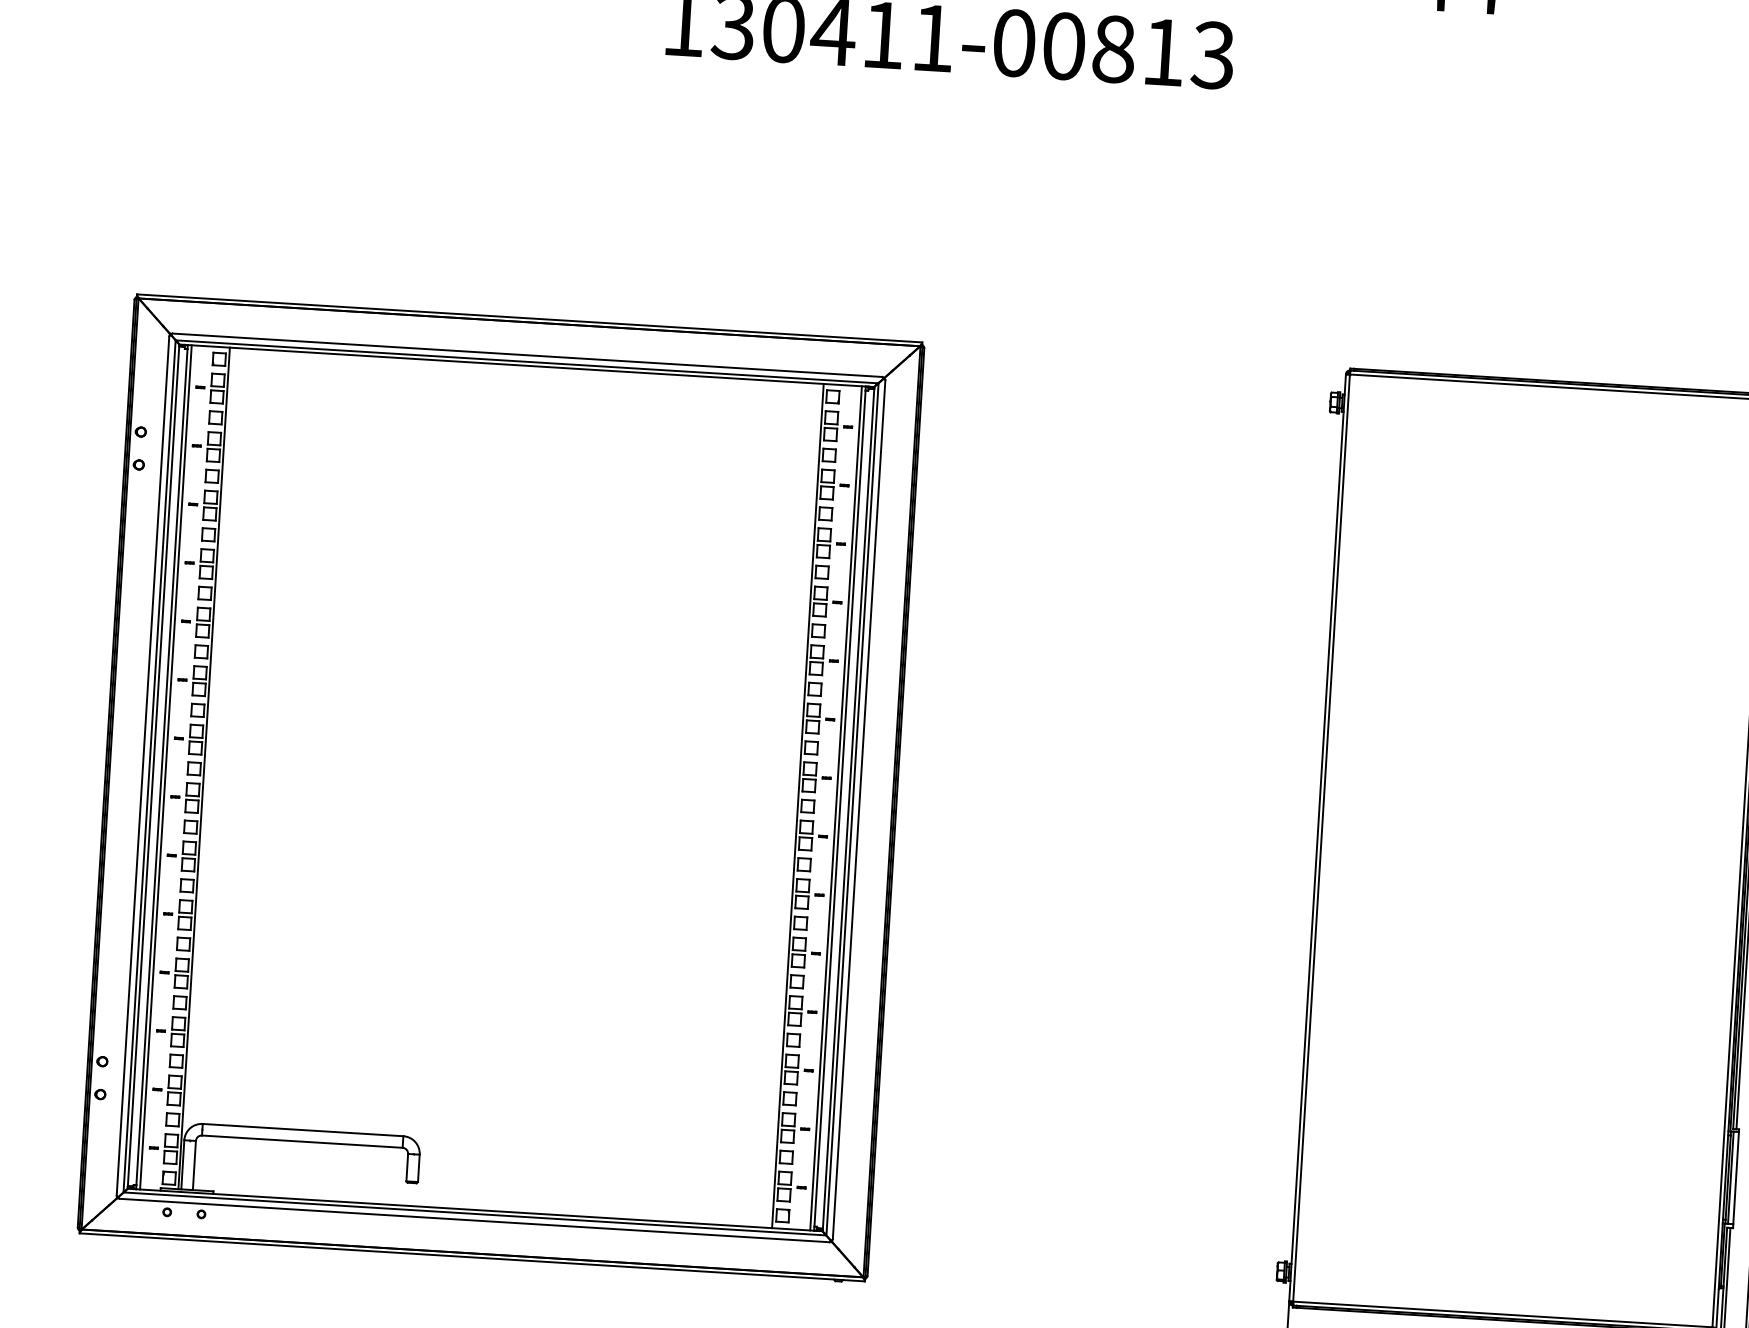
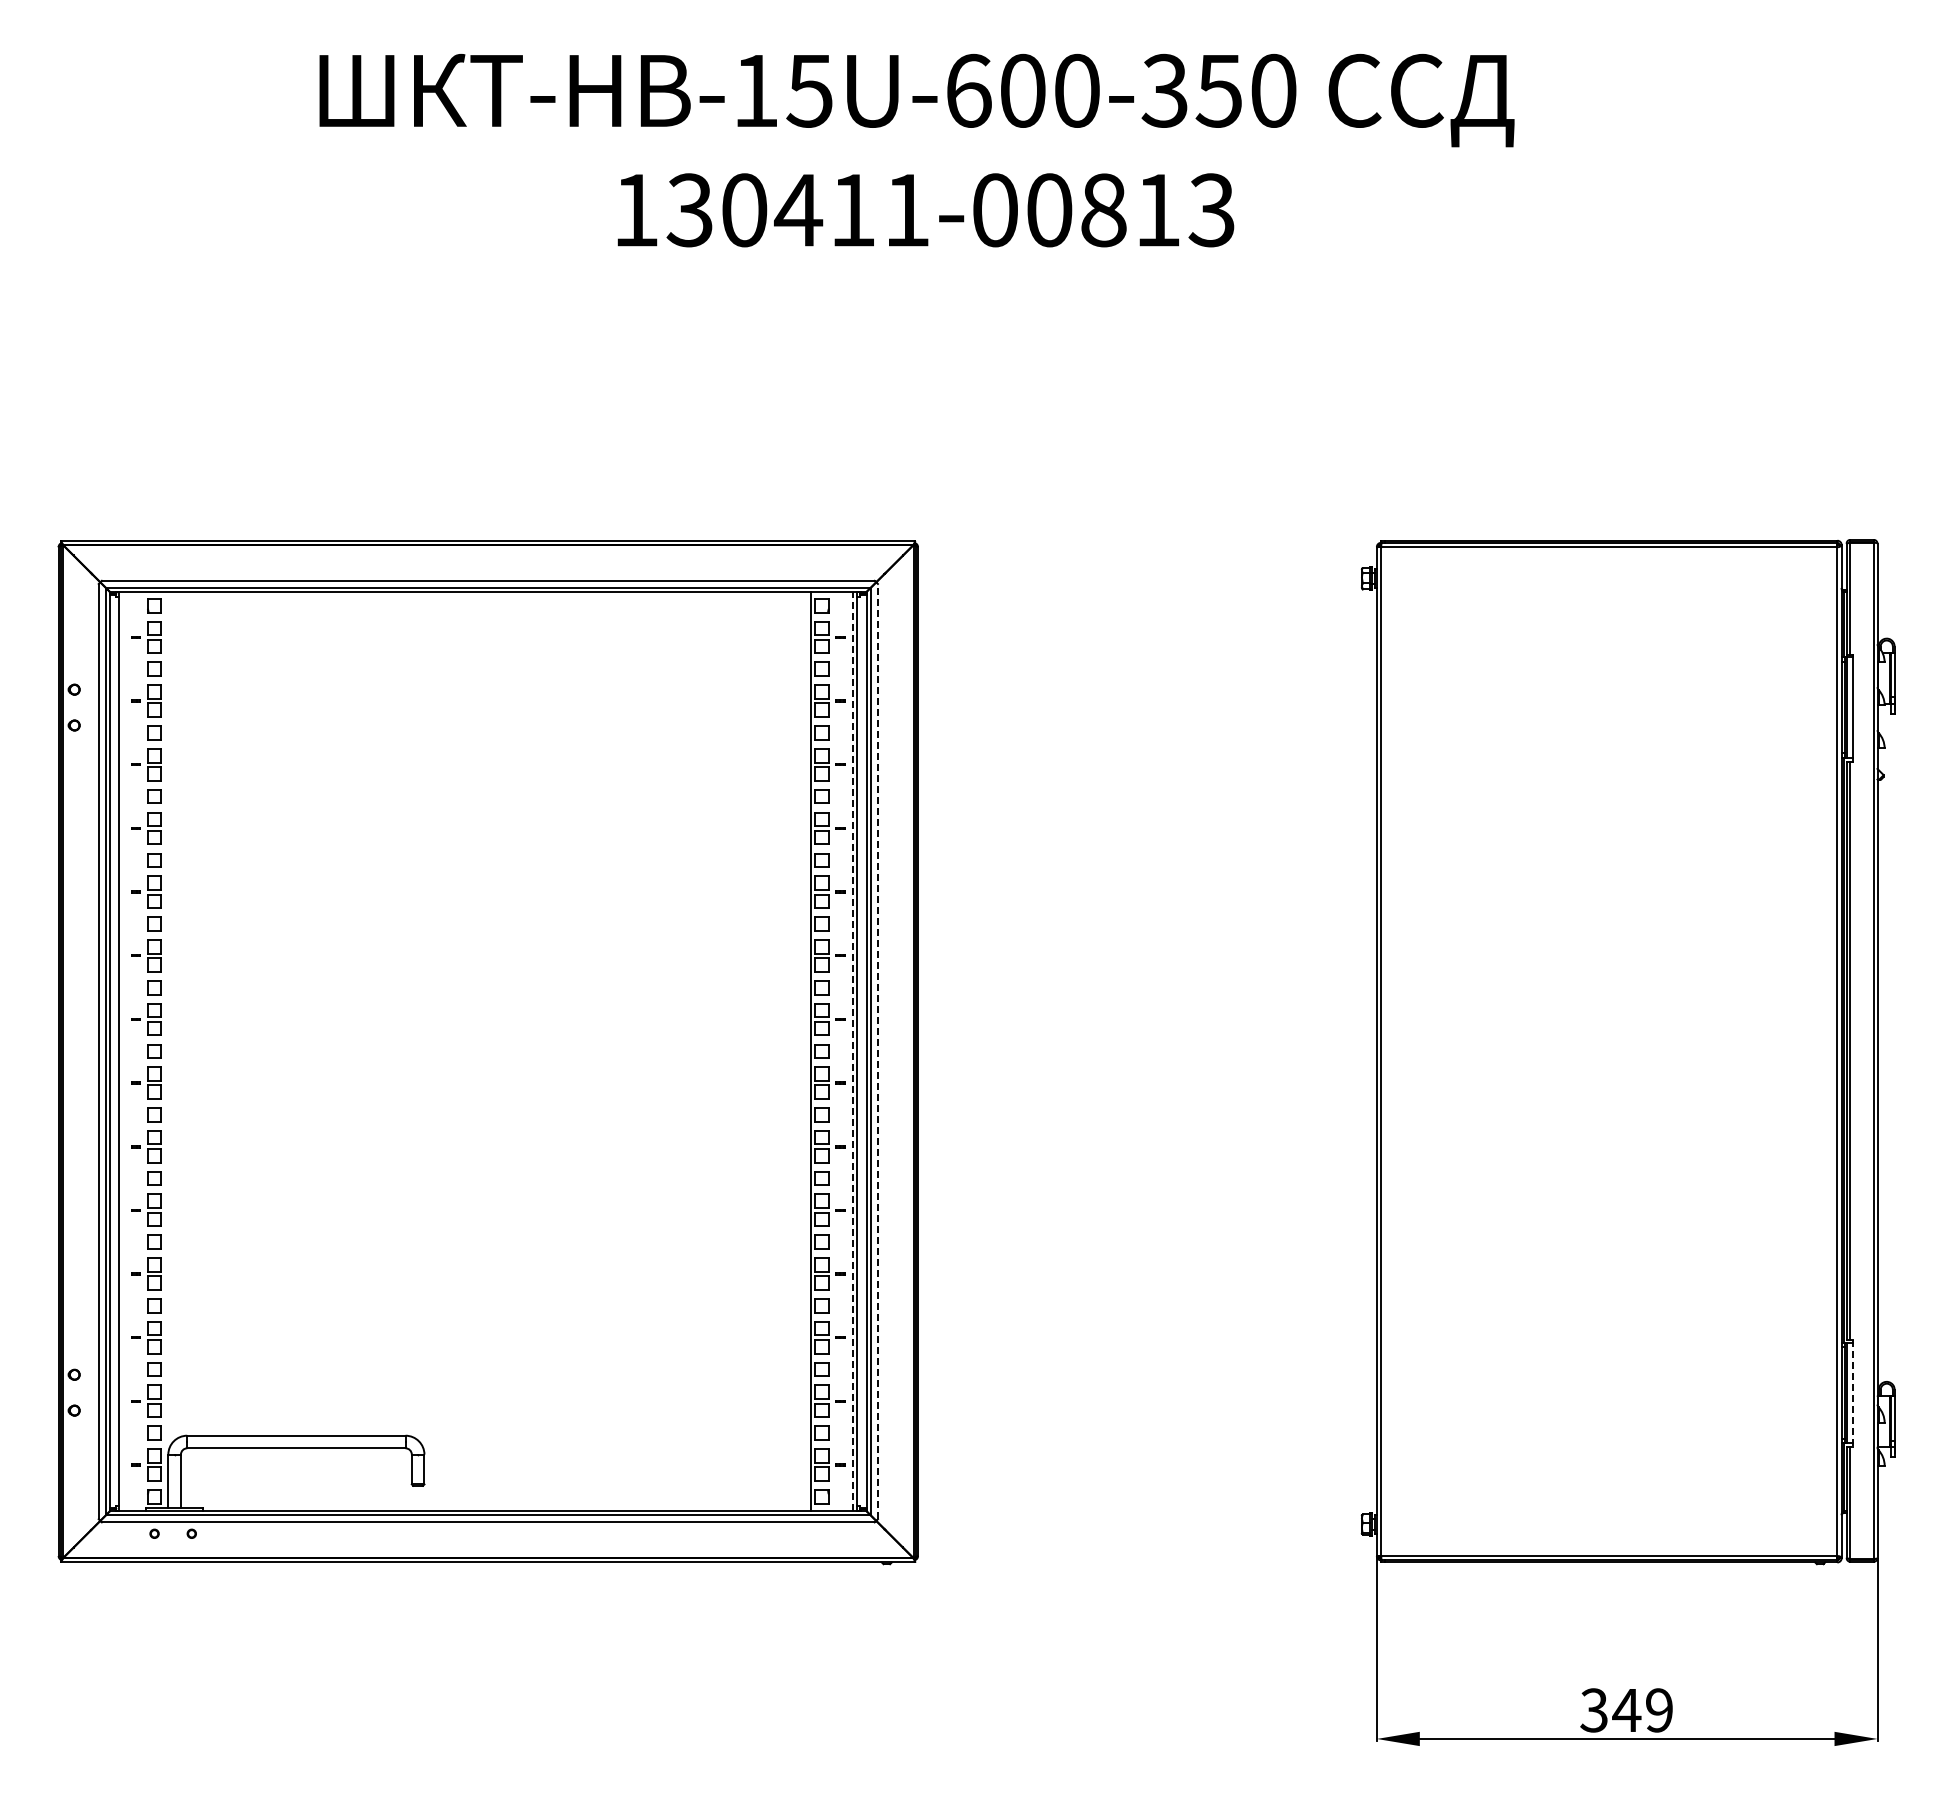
line: (165, 767) -> (123, 1051), removed
line: (204, 768) -> (165, 1050), removed
line: (835, 808) -> (852, 1051), solid -> dashed
line: (858, 809) -> (877, 1051), solid -> dashed
line: (1736, 1178) -> (1853, 1393), solid -> dashed

